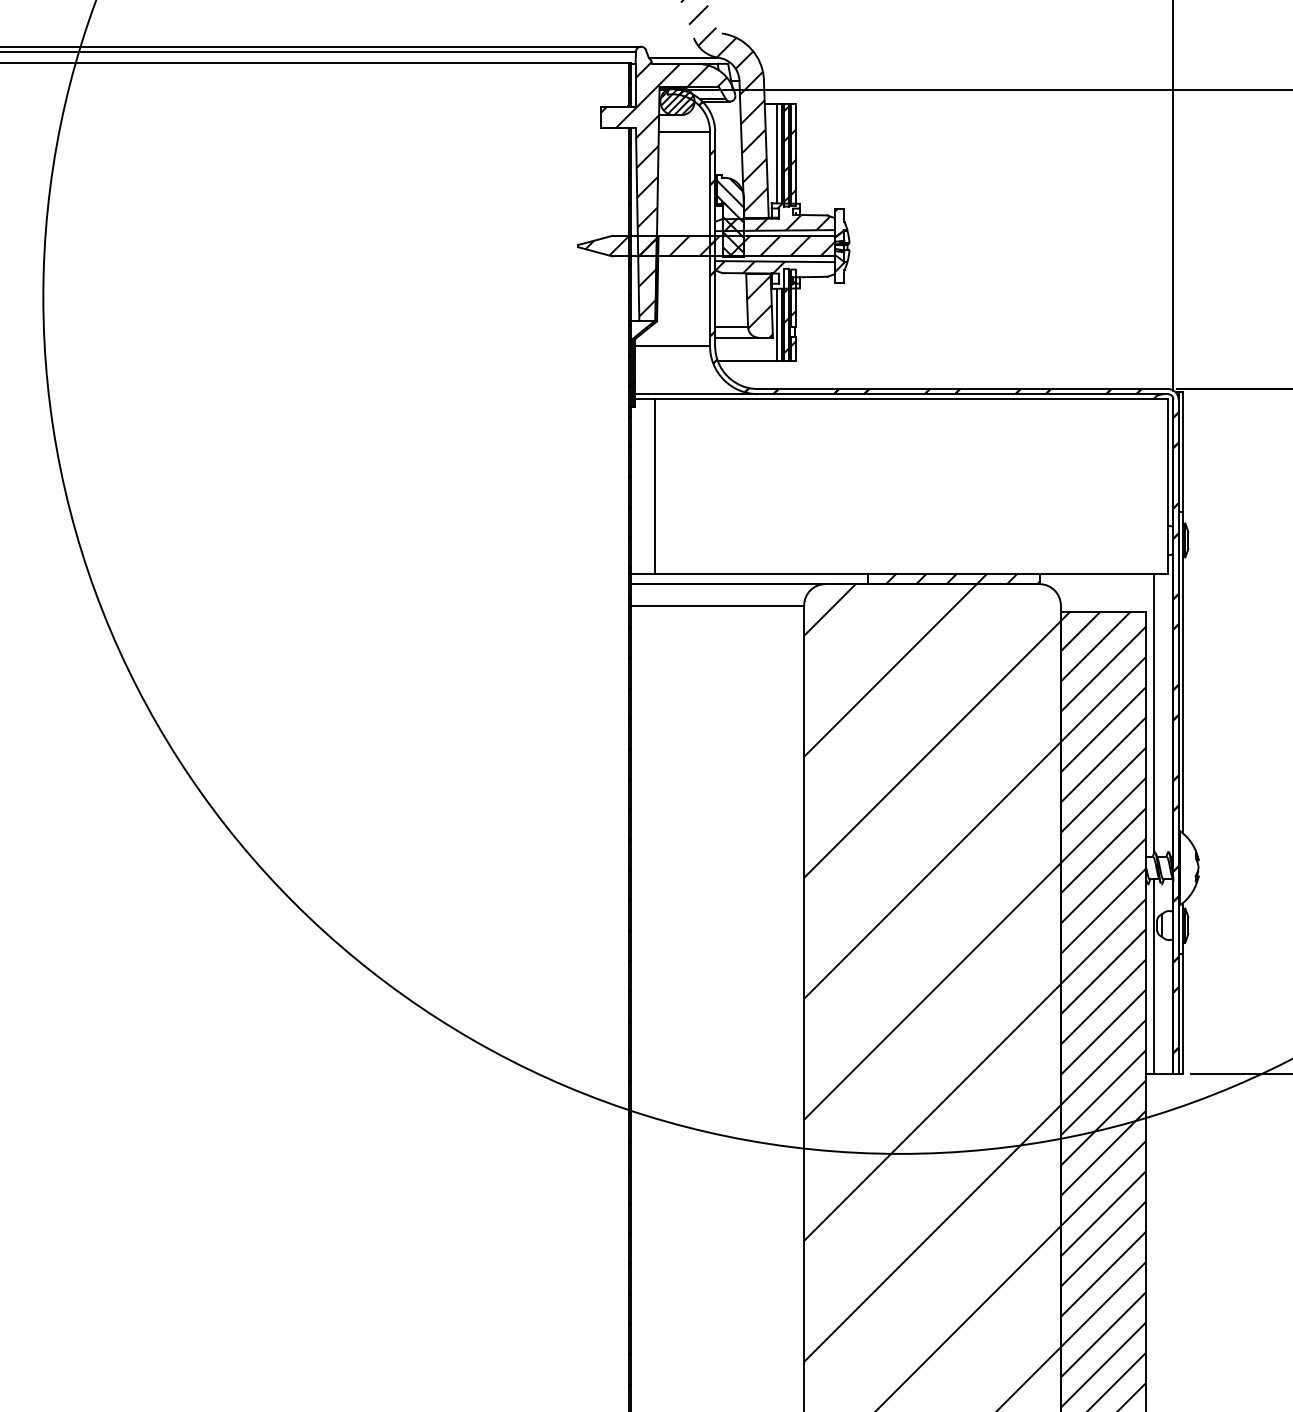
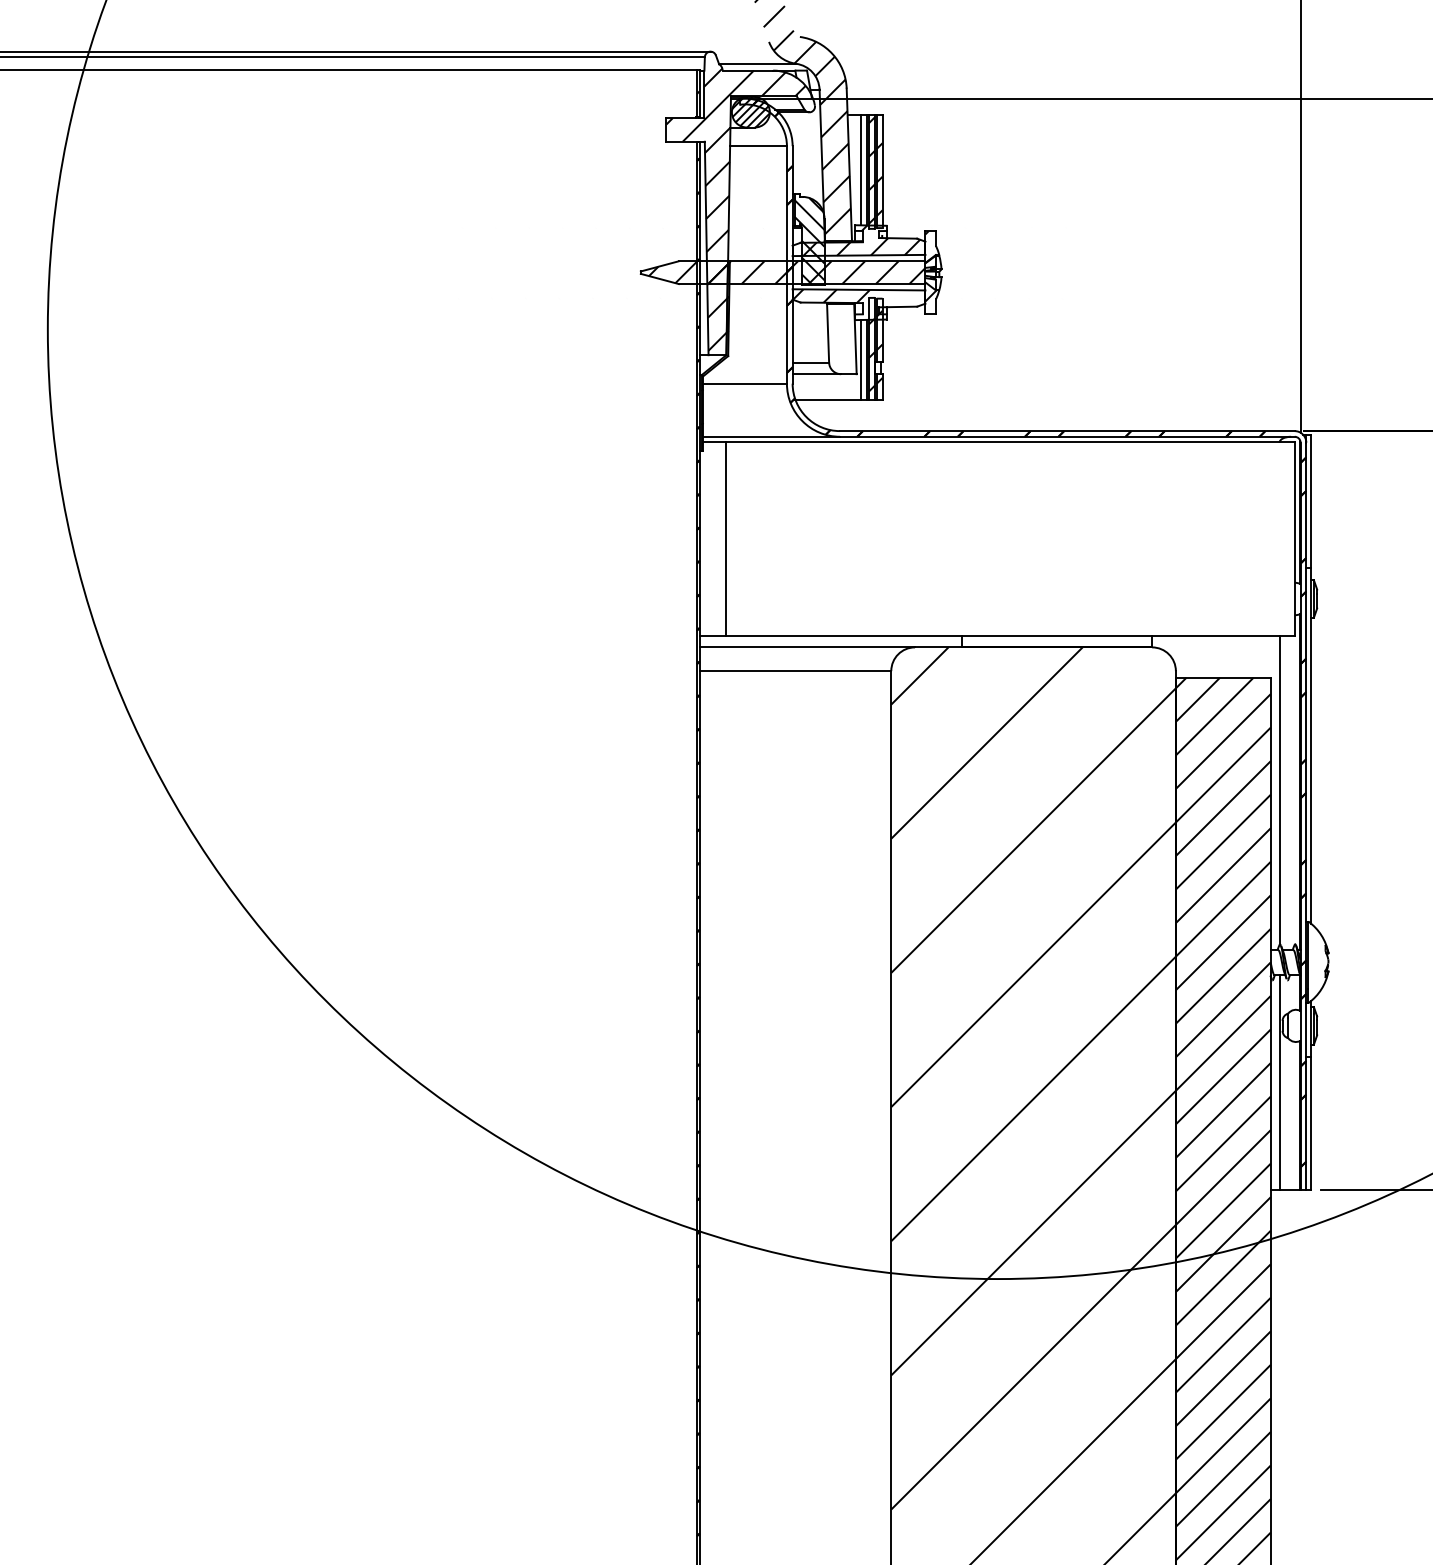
hatch: (759, 306) -> (841, 339), removed
hatch: (962, 578) -> (1066, 641), removed

